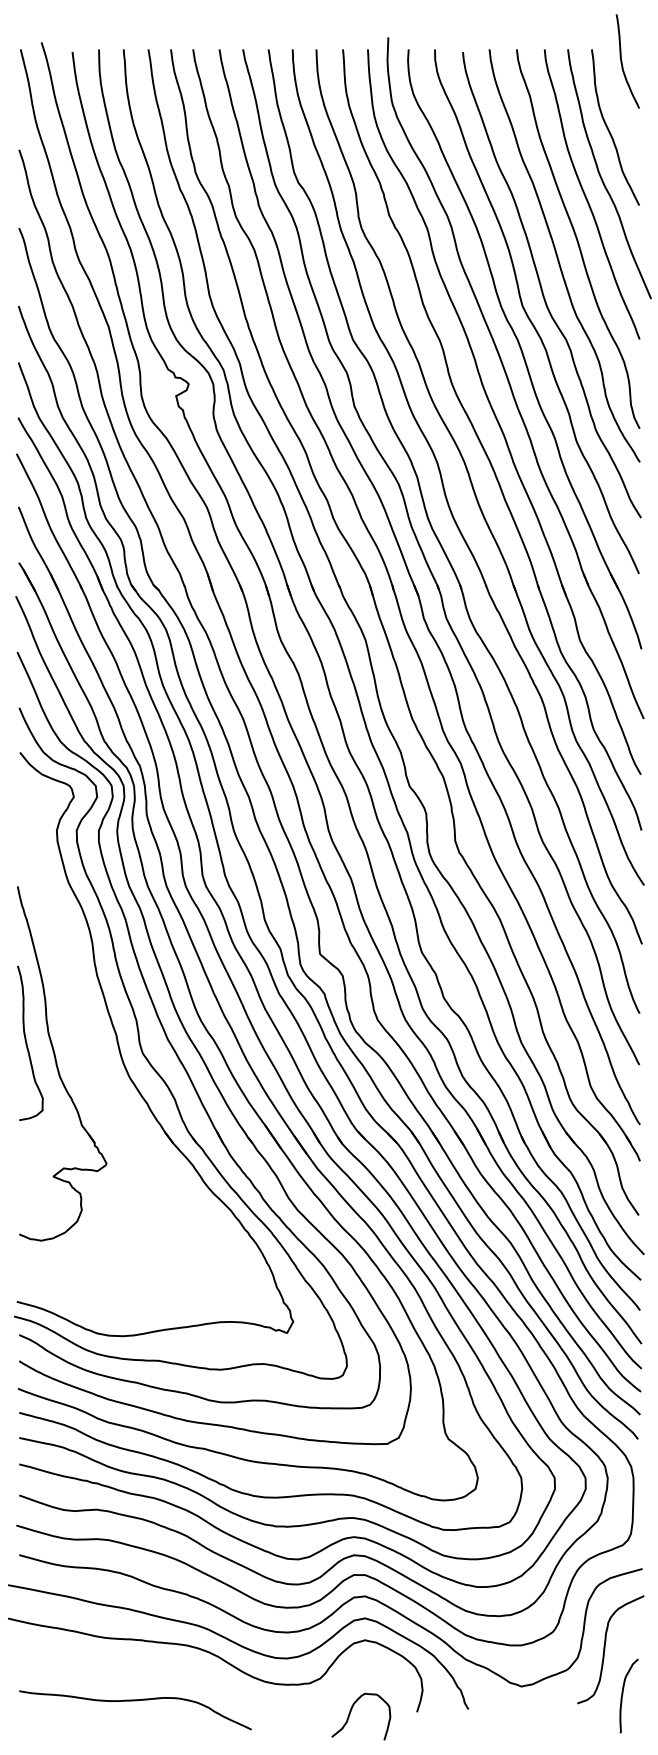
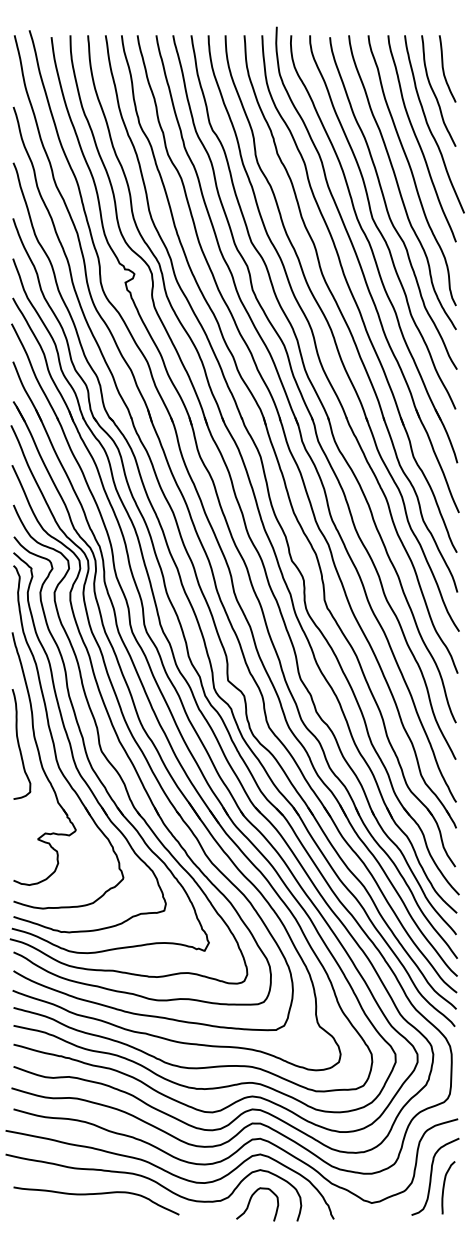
curve: (623, 62) -> (444, 69), moved
part: (100, 1043) -> (71, 744), added
curve: (623, 1695) -> (444, 1187), moved
curve: (135, 1701) -> (96, 1194), moved
curve: (351, 1713) -> (250, 1202), moved

